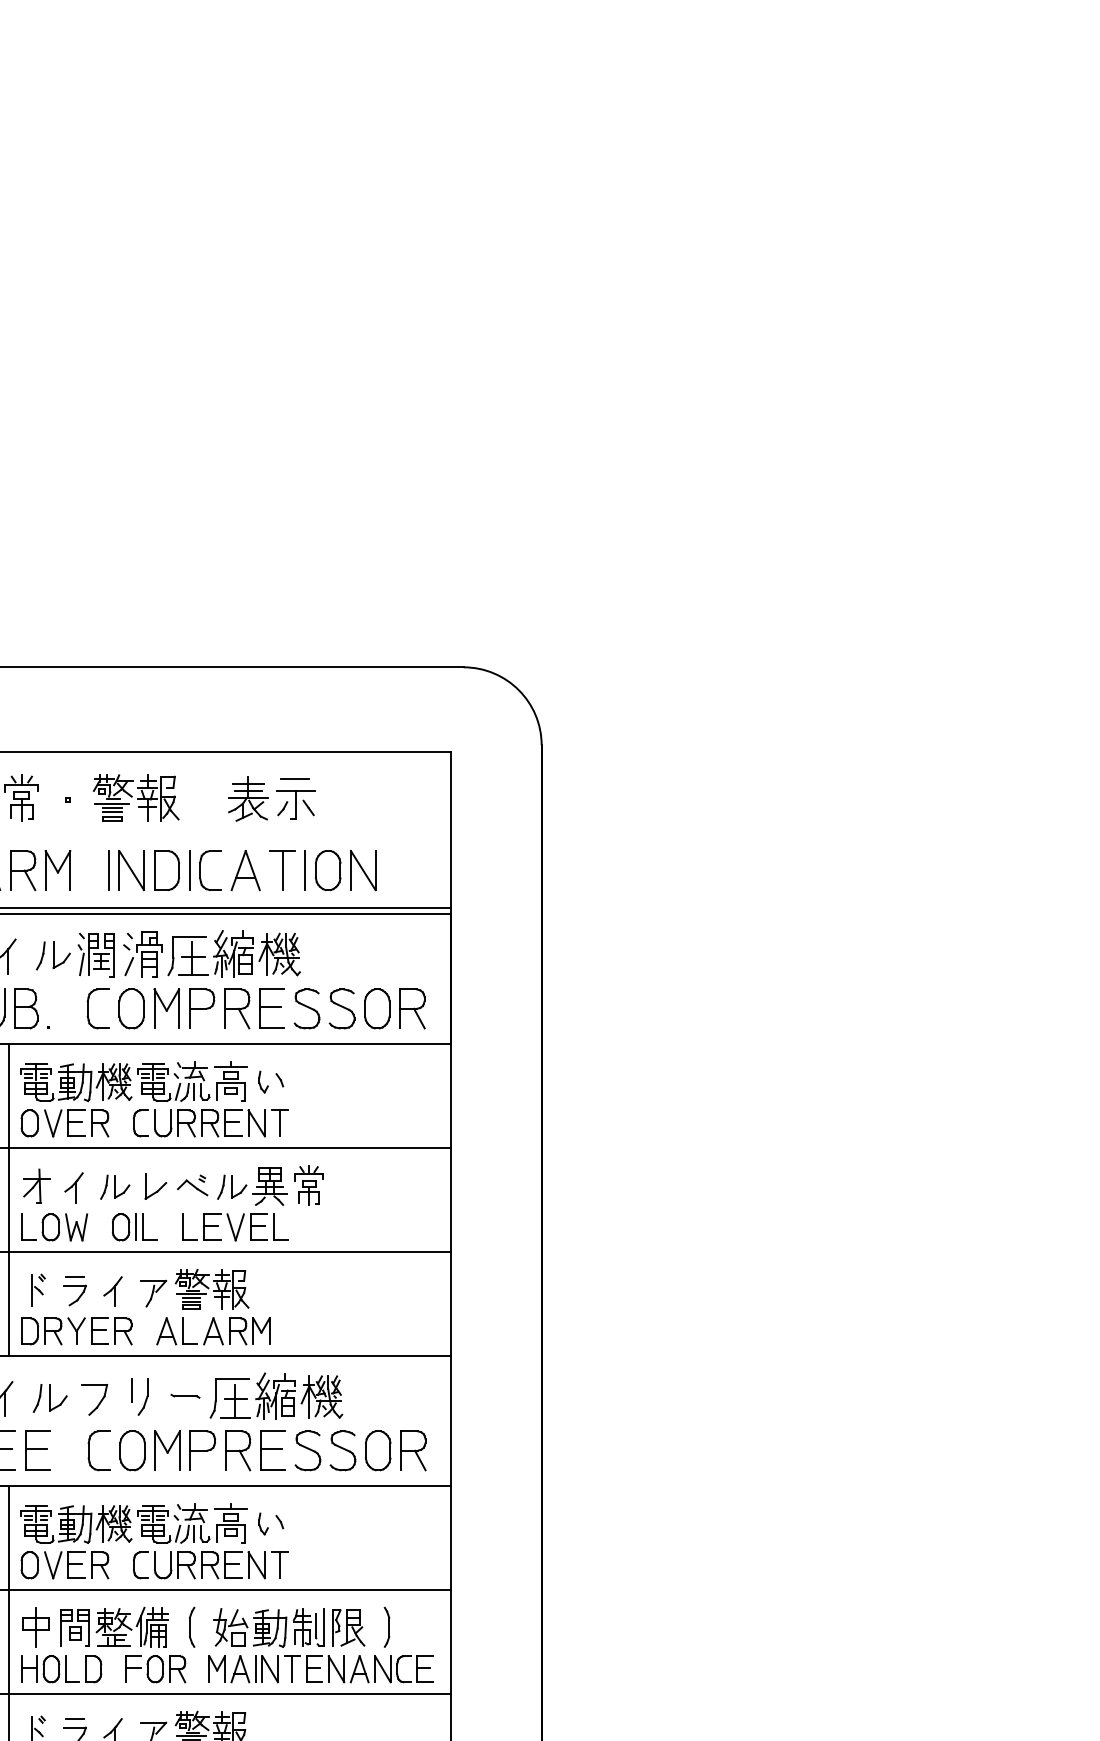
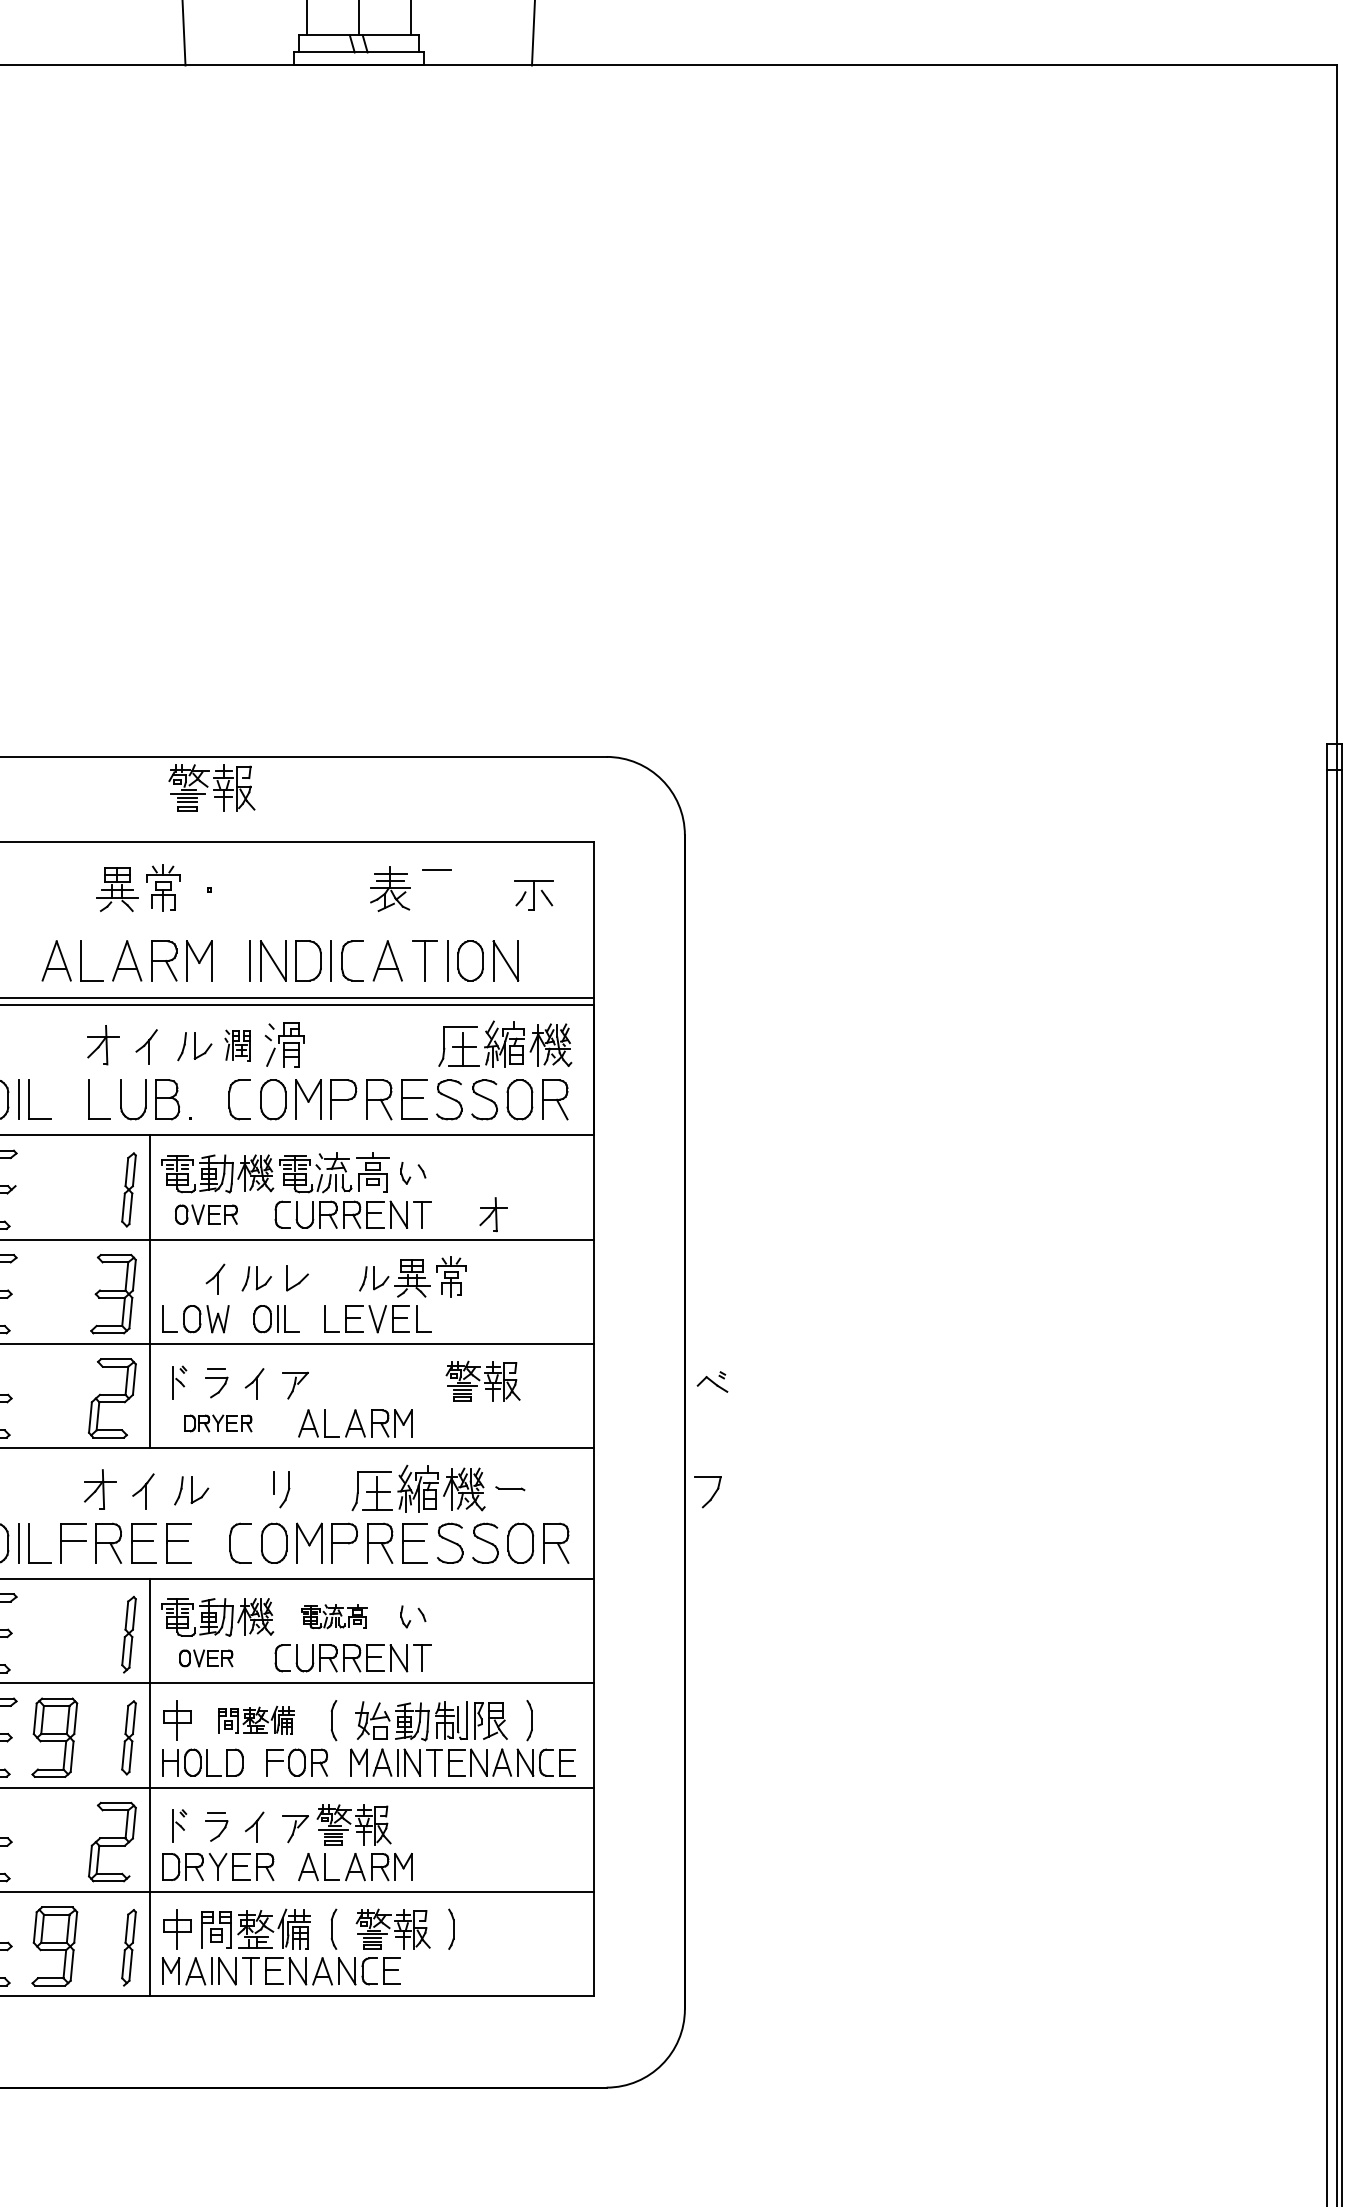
part: (135, 797) -> (211, 787), moved
part: (295, 805) -> (533, 895), moved
part: (234, 952) -> (505, 1043), moved
part: (95, 954) -> (237, 1045), size x0.7
part: (65, 1123) -> (206, 1214), size x0.7
part: (192, 1184) -> (712, 1381), moved
part: (37, 1185) -> (493, 1214), moved
part: (211, 1288) -> (482, 1380), moved
part: (77, 1331) -> (218, 1423), size x0.6
part: (185, 1396) -> (510, 1488), moved
part: (93, 1400) -> (707, 1492), moved
part: (192, 1523) -> (334, 1616), size x0.6
part: (64, 1565) -> (205, 1658), size x0.6
part: (113, 1627) -> (255, 1720), size x0.7

